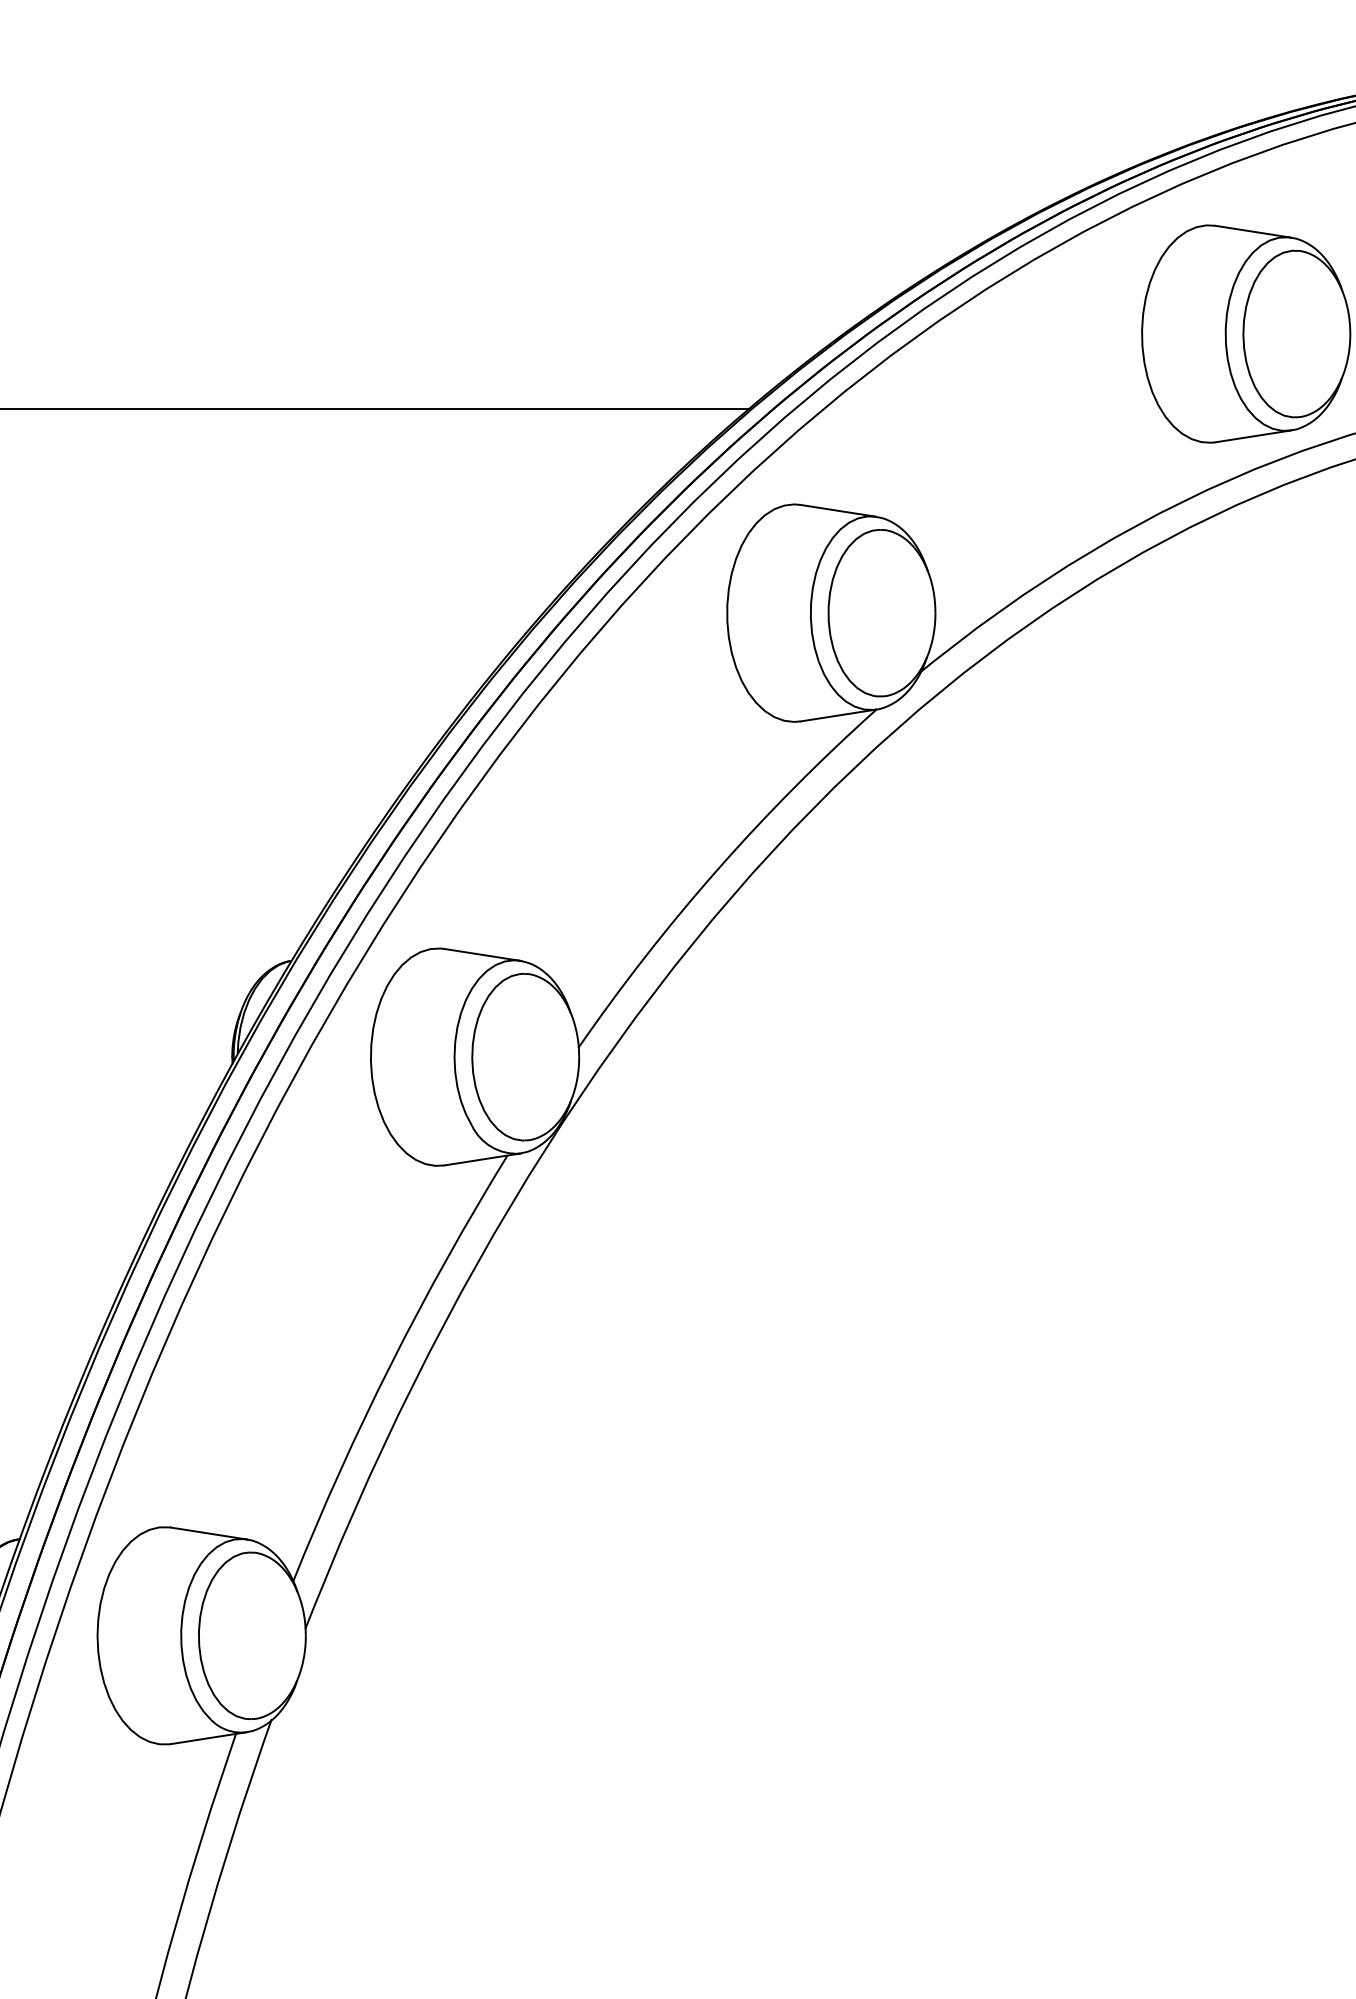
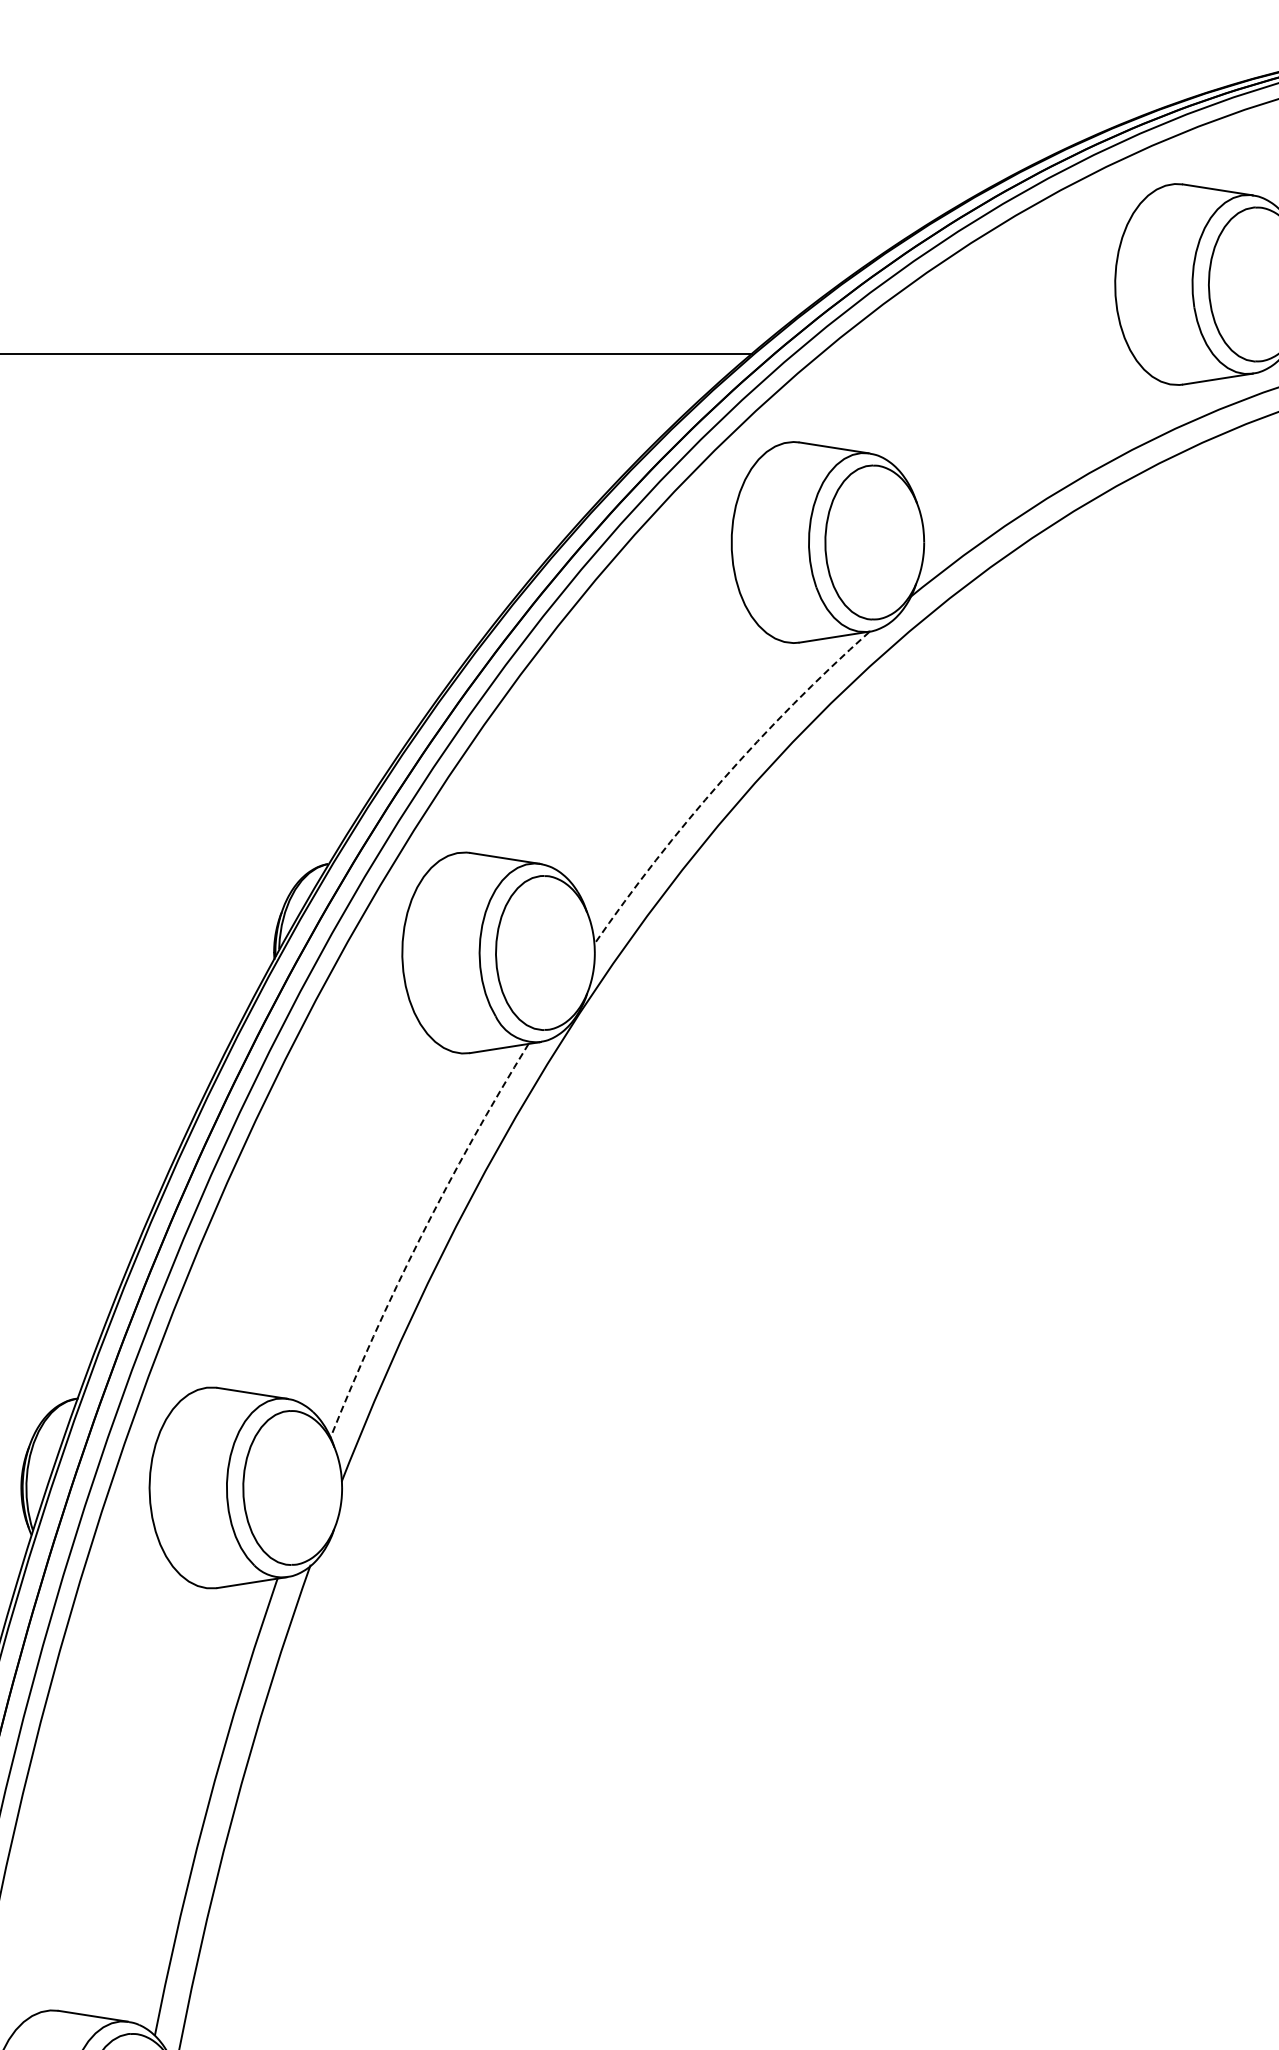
arc: (717, 870) -> (722, 780), solid -> dashed
arc: (391, 1363) -> (421, 1236), solid -> dashed

